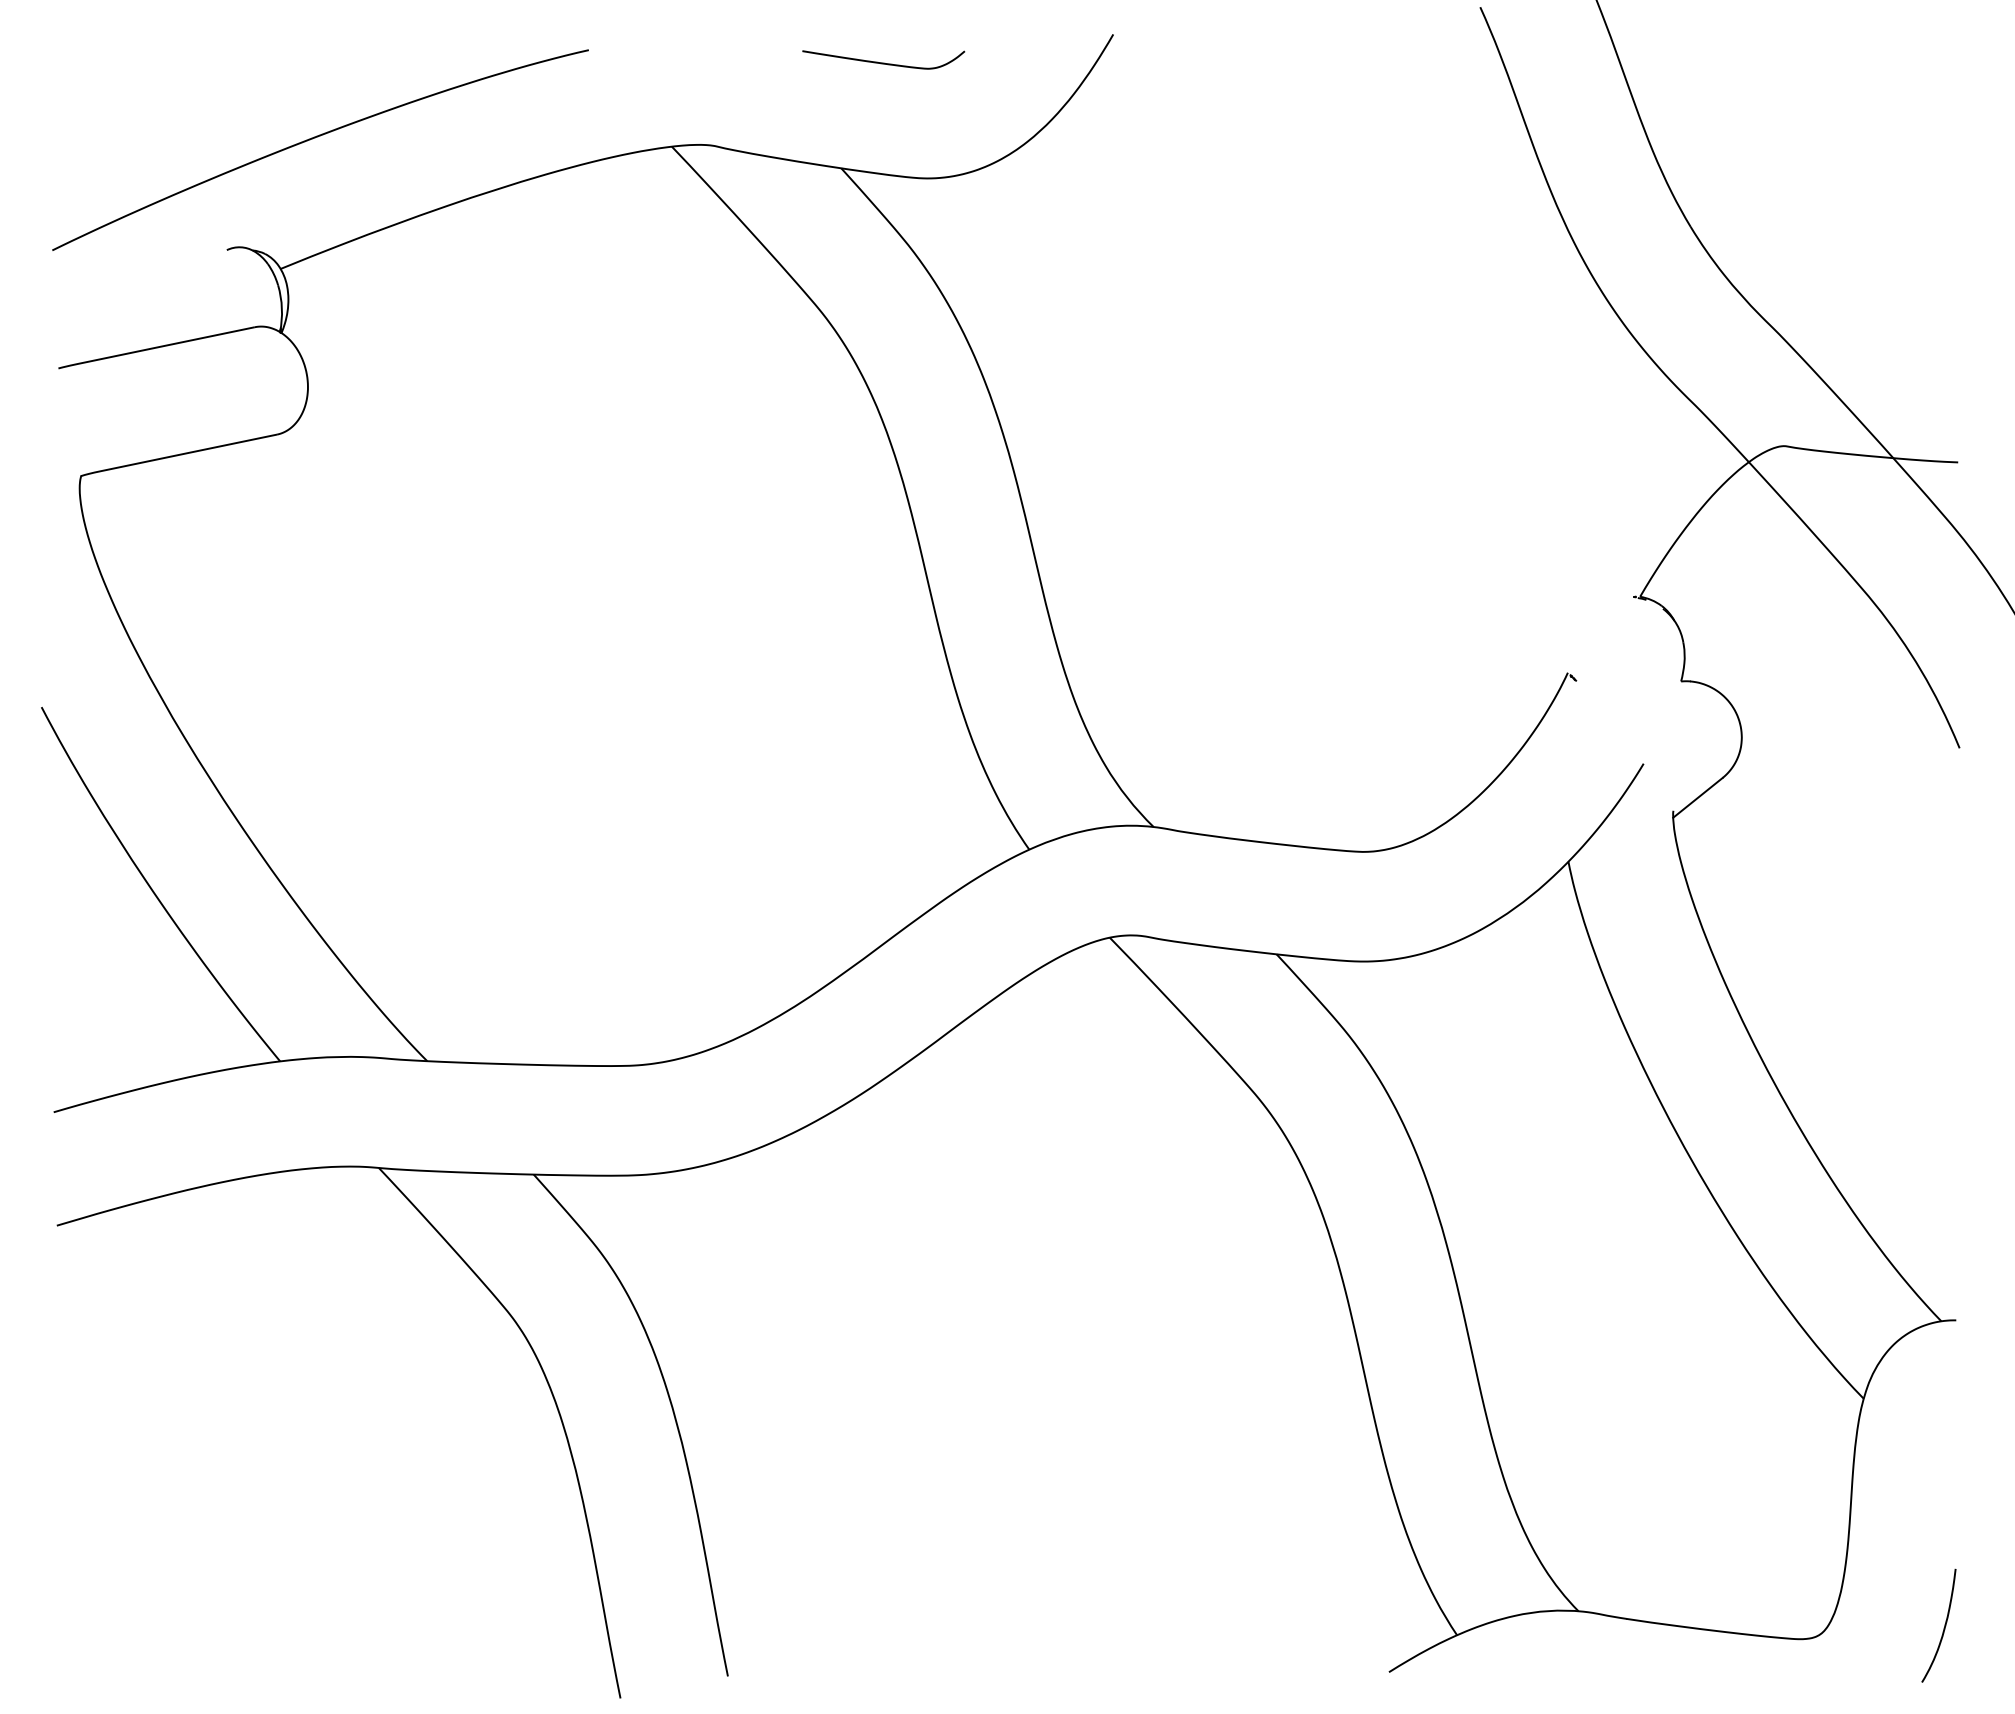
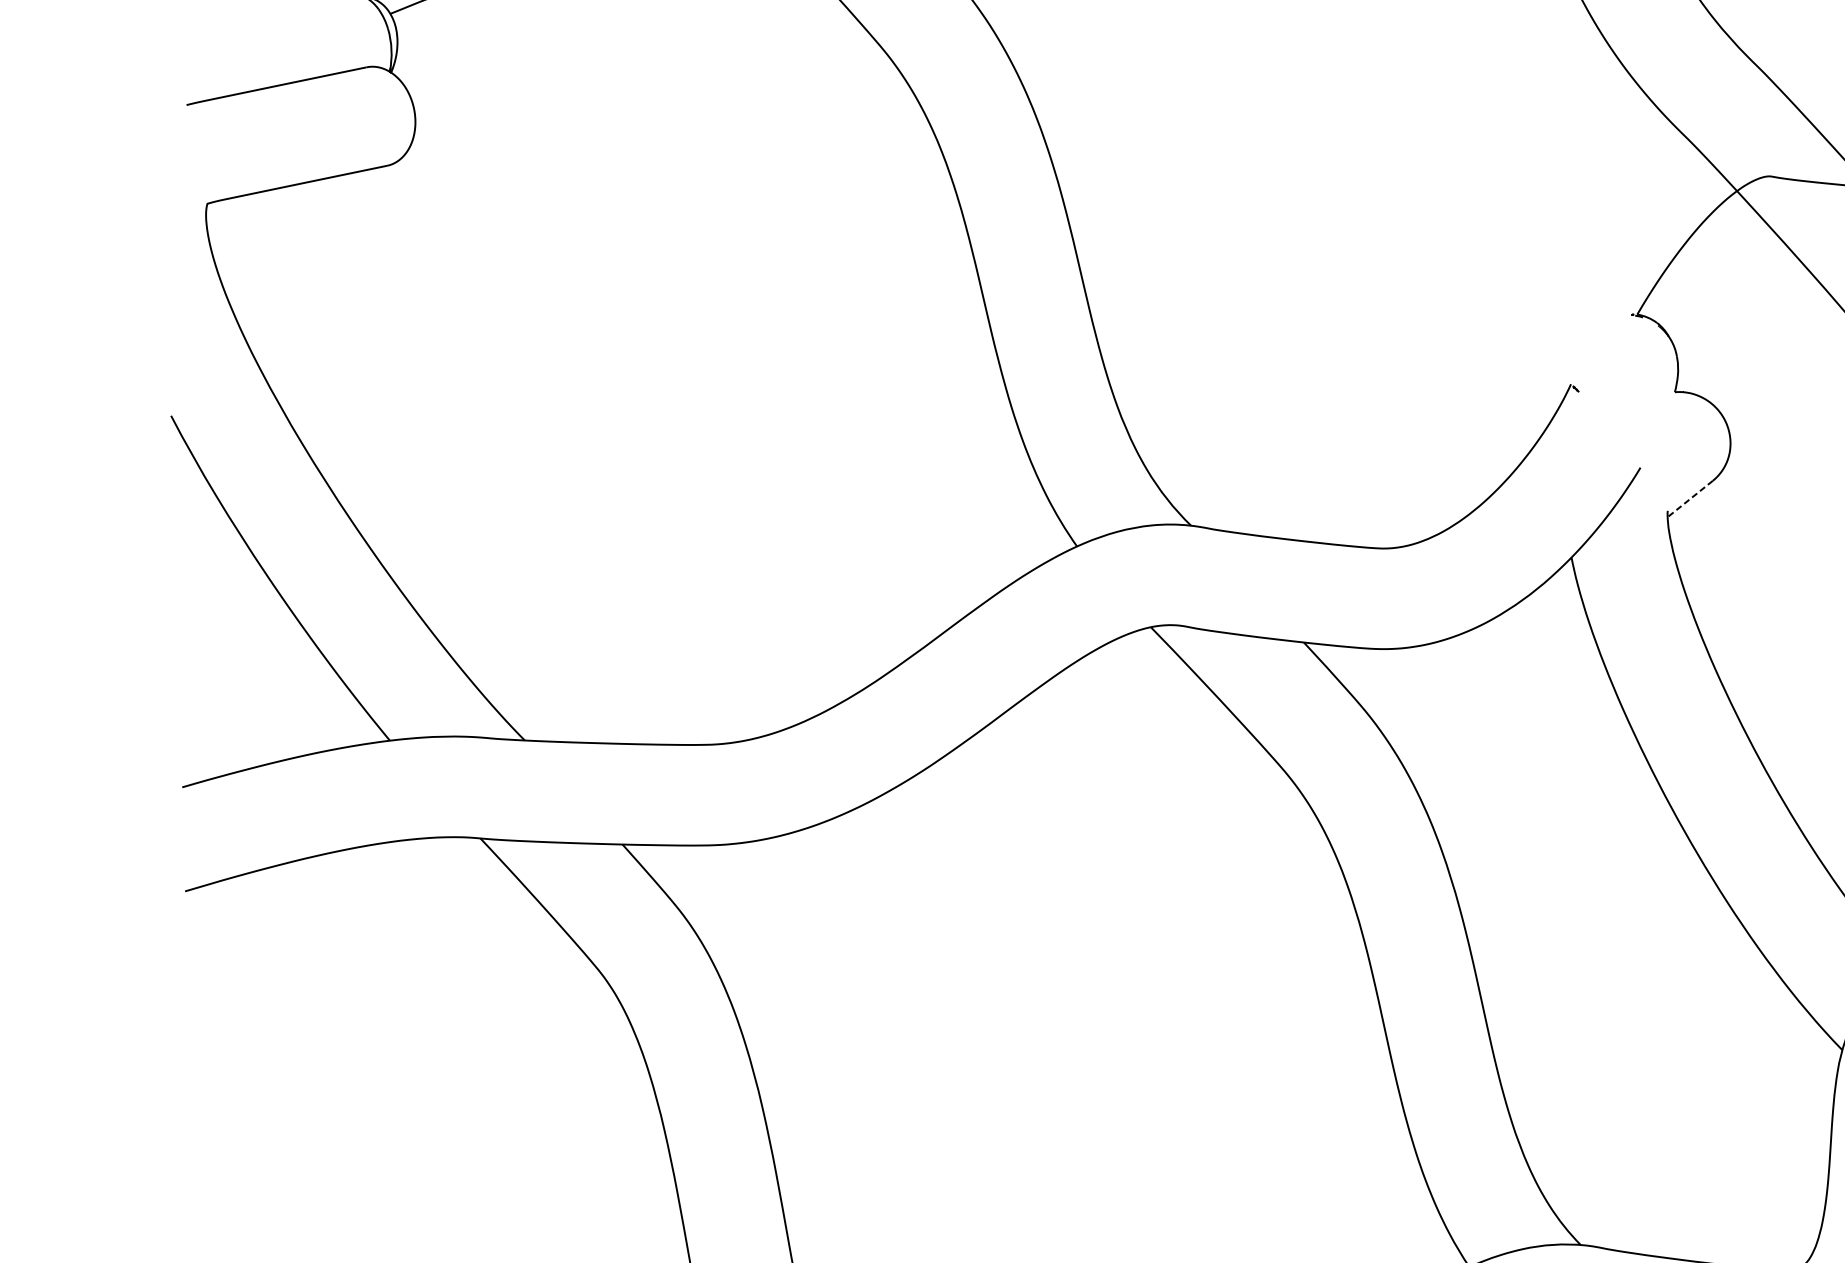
line: (1697, 797) -> (1689, 498), solid -> dashed

